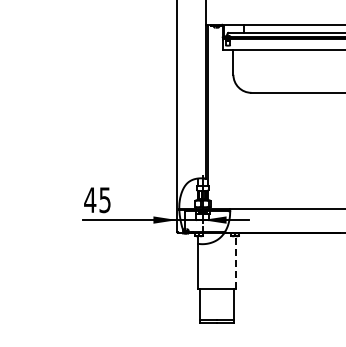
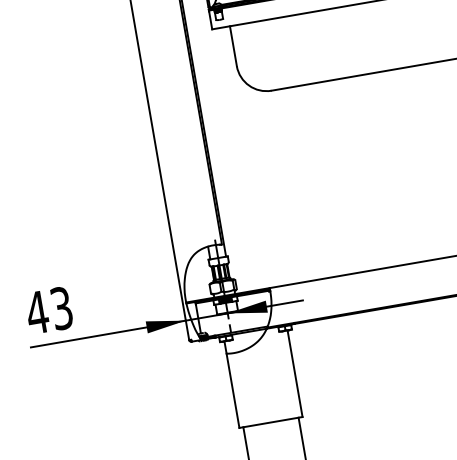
text: (105, 199) -> (62, 307), 45 -> 43
line: (236, 262) -> (295, 373), dashed -> solid

